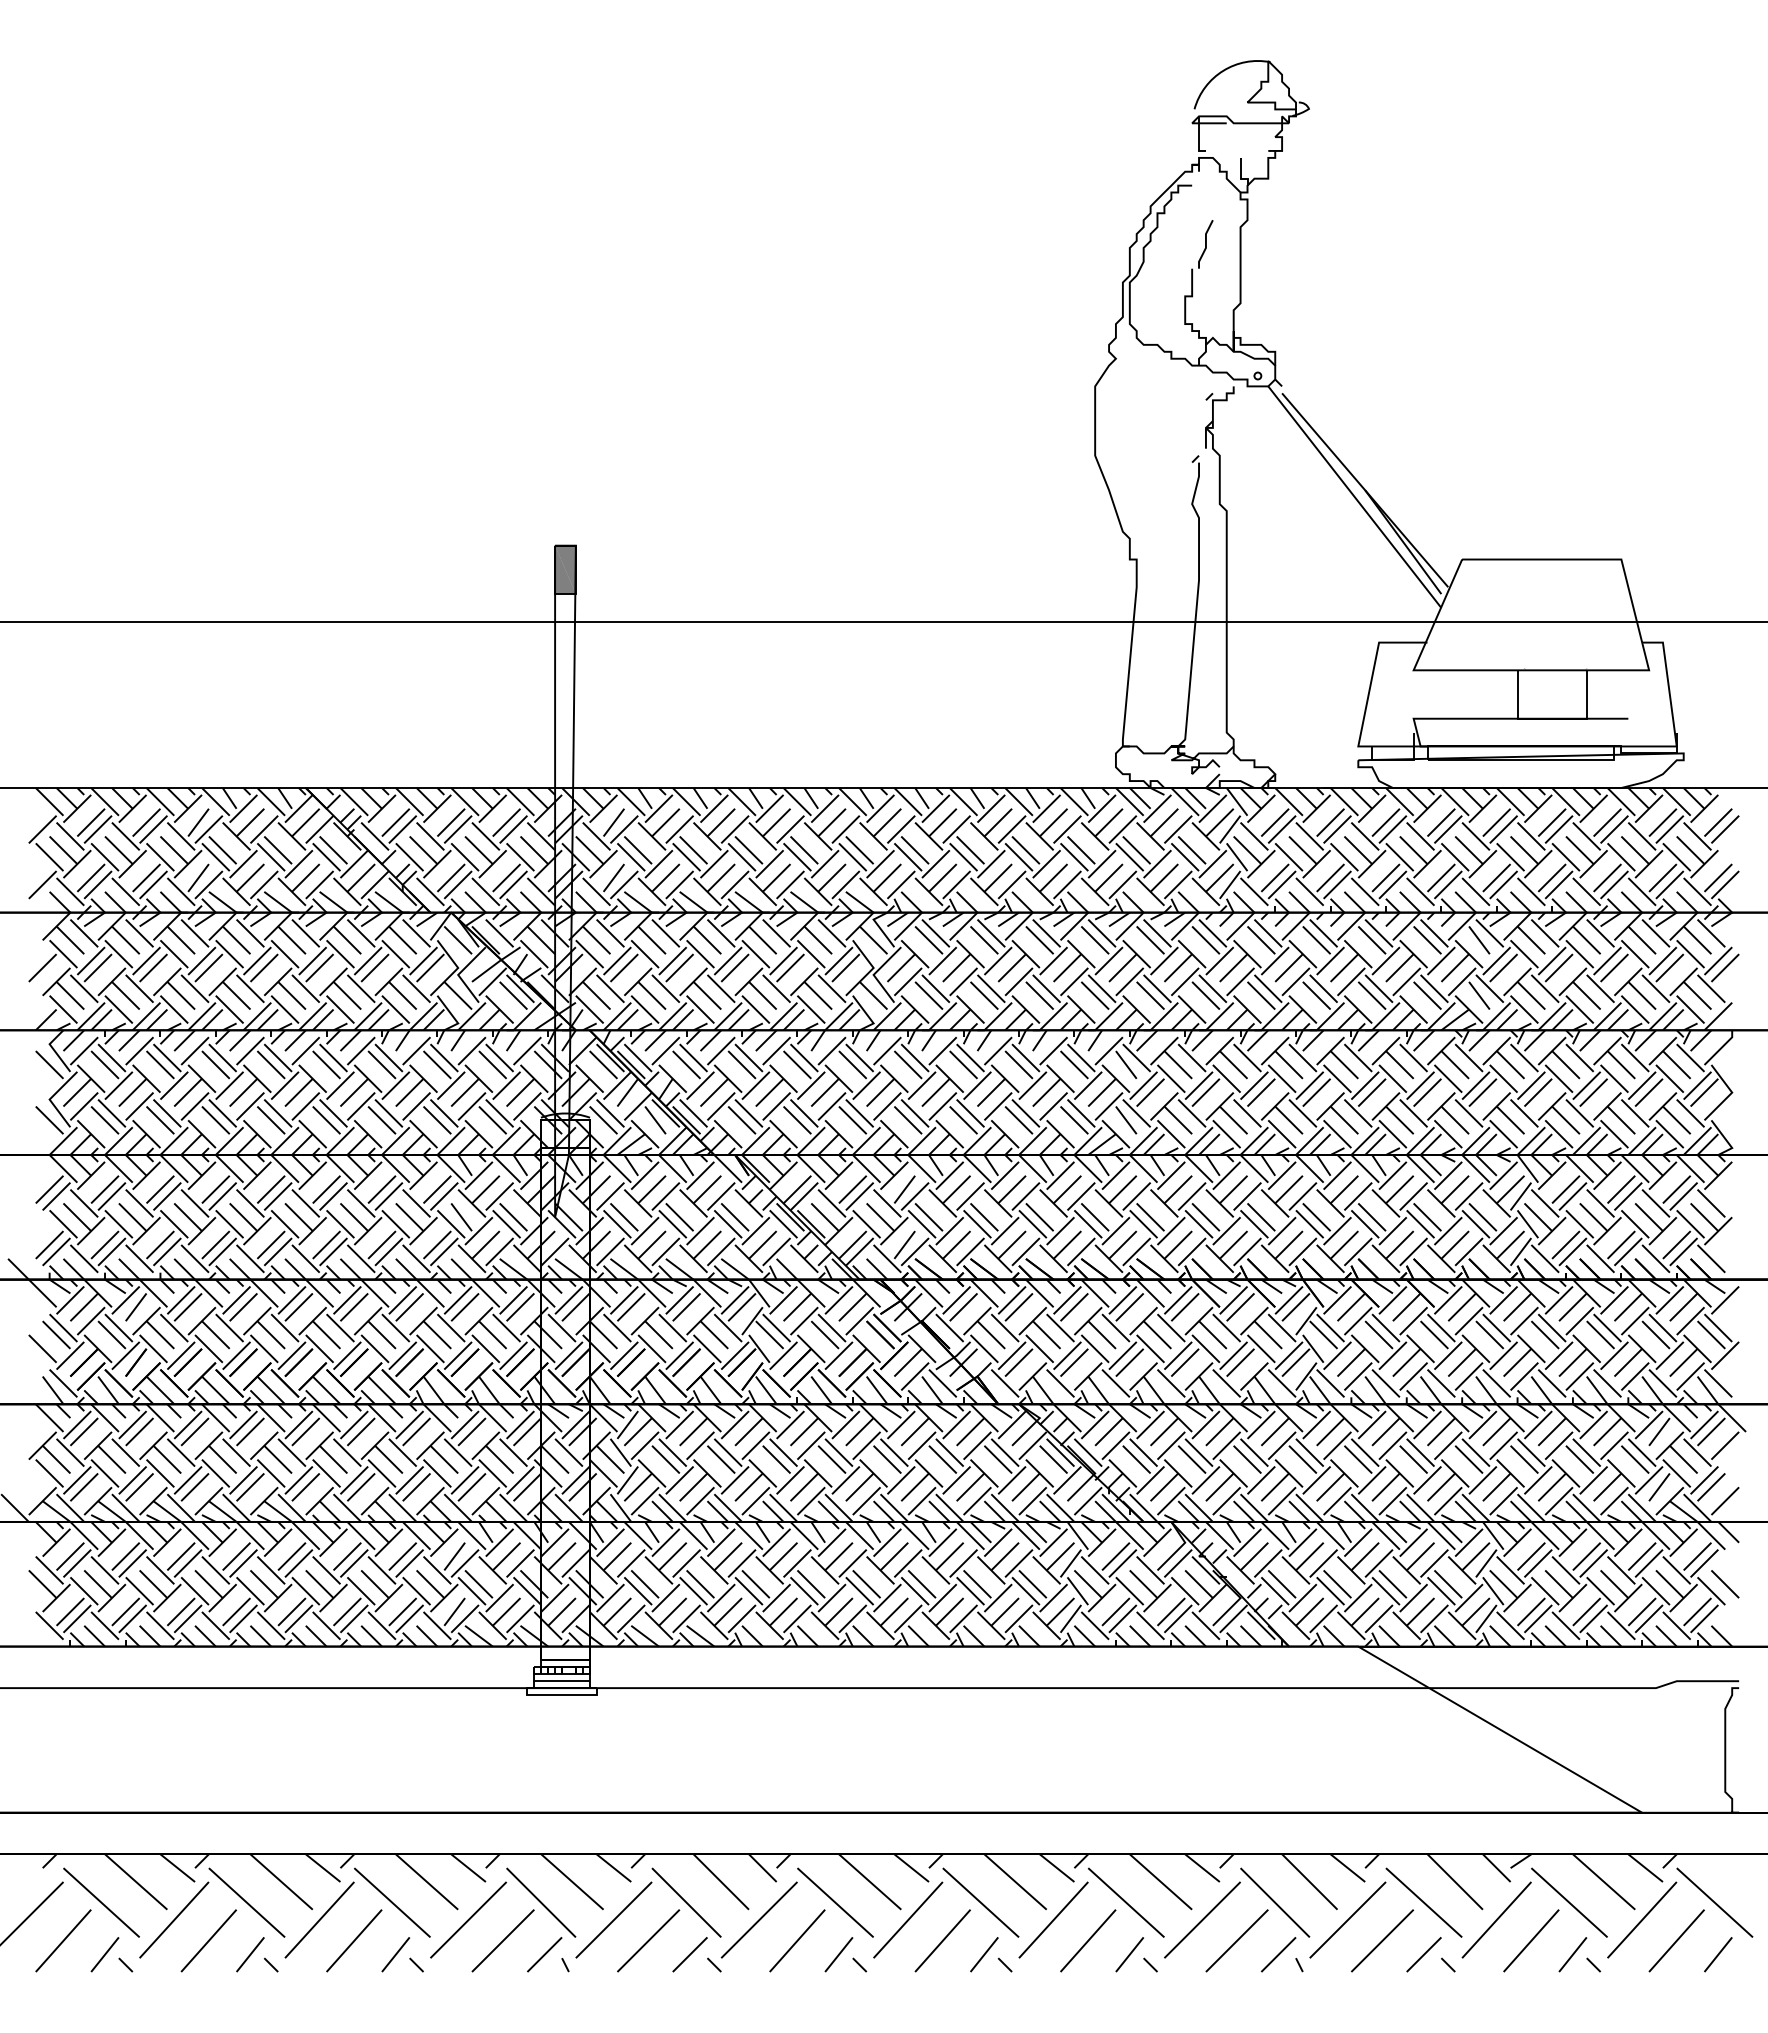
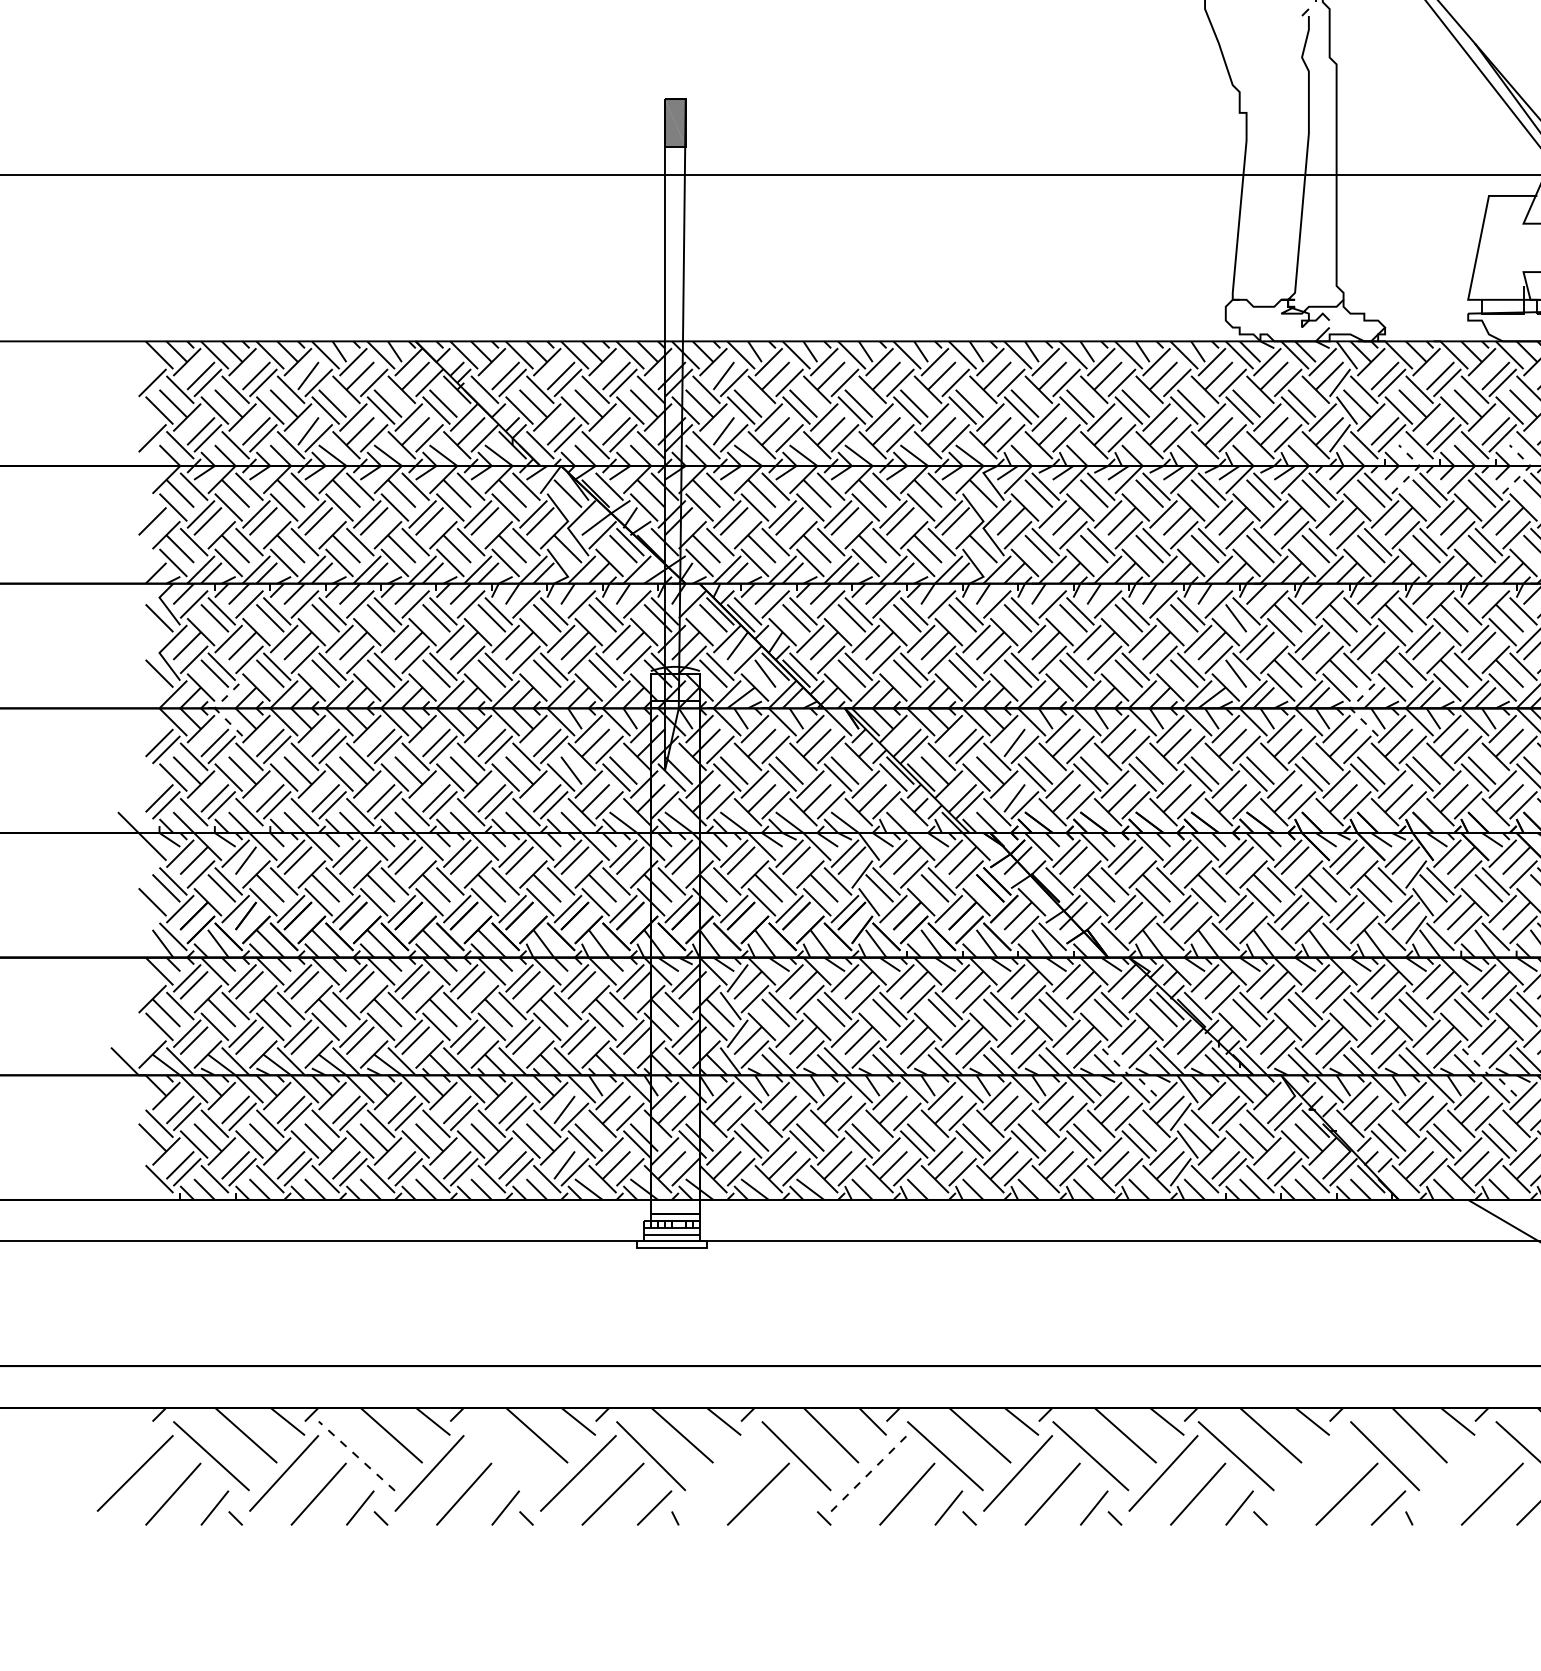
line: (1307, 915) -> (1417, 468), solid -> dashed
line: (1417, 915) -> (1527, 468), solid -> dashed
line: (105, 1155) -> (215, 708), solid -> dashed
line: (1240, 1155) -> (1350, 708), solid -> dashed
line: (1018, 1521) -> (1128, 1074), solid -> dashed
line: (1378, 1521) -> (1488, 1074), solid -> dashed
line: (246, 1902) -> (356, 1455), solid -> dashed
line: (392, 1902) -> (502, 1455), removed
line: (613, 1919) -> (723, 1472), removed
line: (1202, 1919) -> (1312, 1472), removed
line: (1347, 1919) -> (1457, 1472), removed
line: (759, 1920) -> (869, 1473), solid -> dashed
line: (689, 1954) -> (799, 1507), removed

